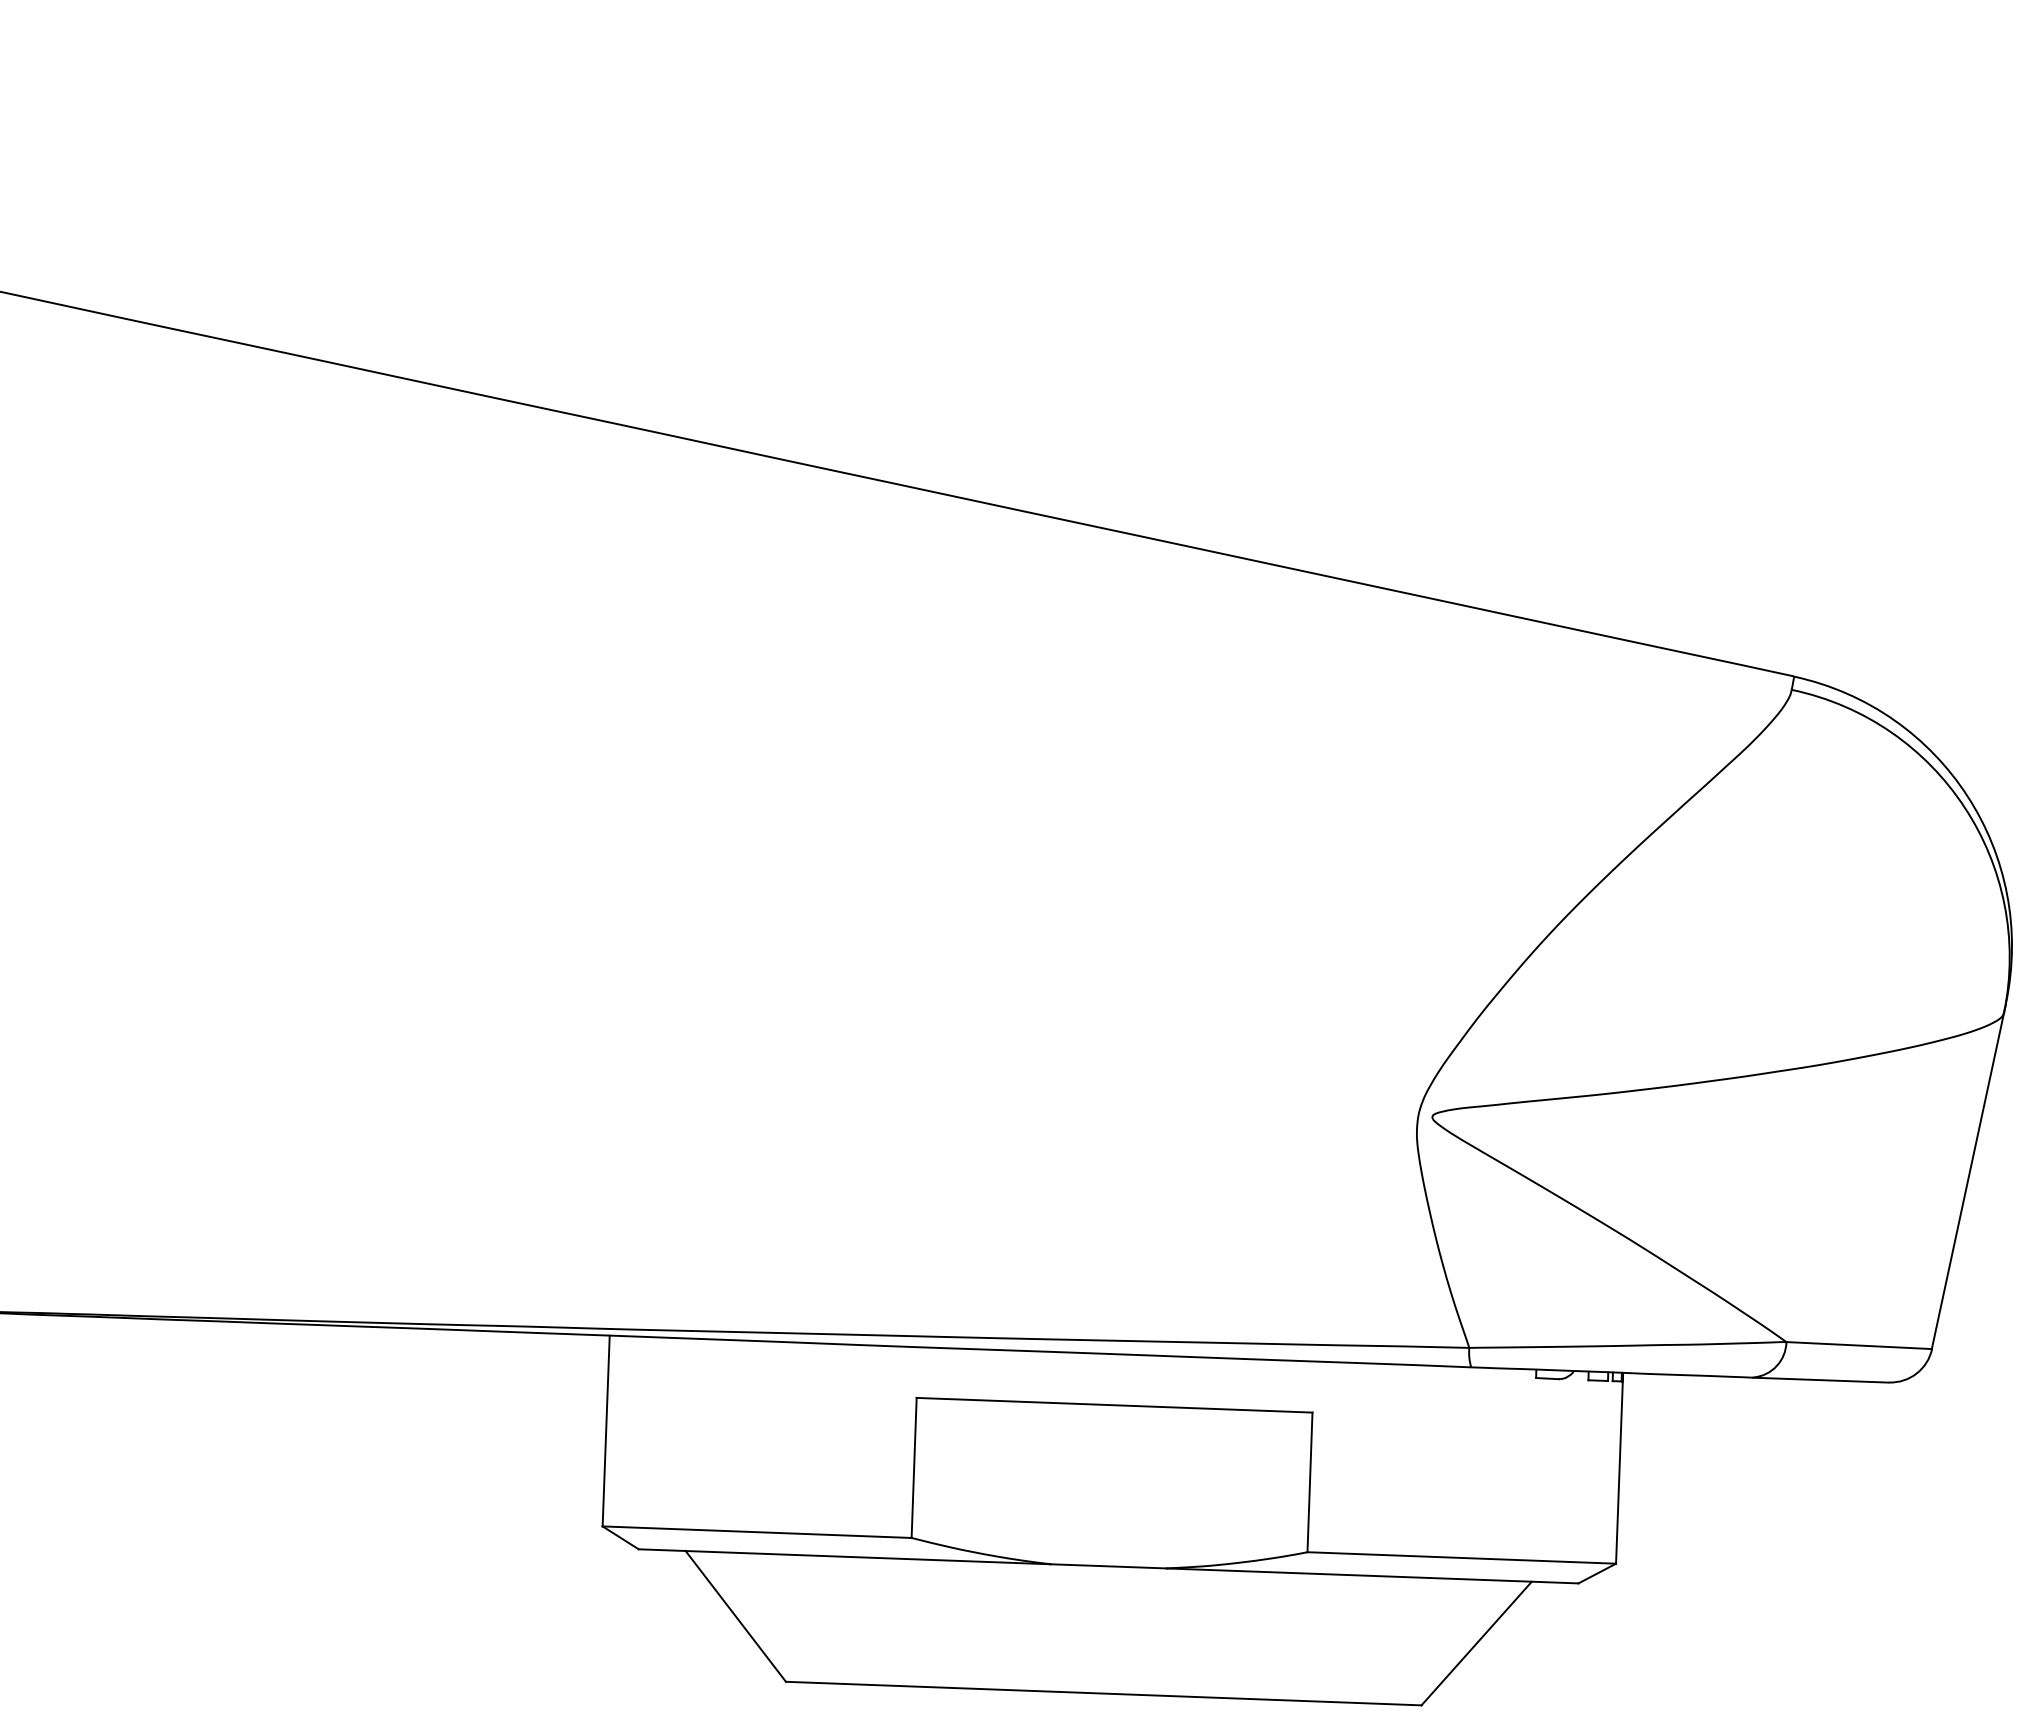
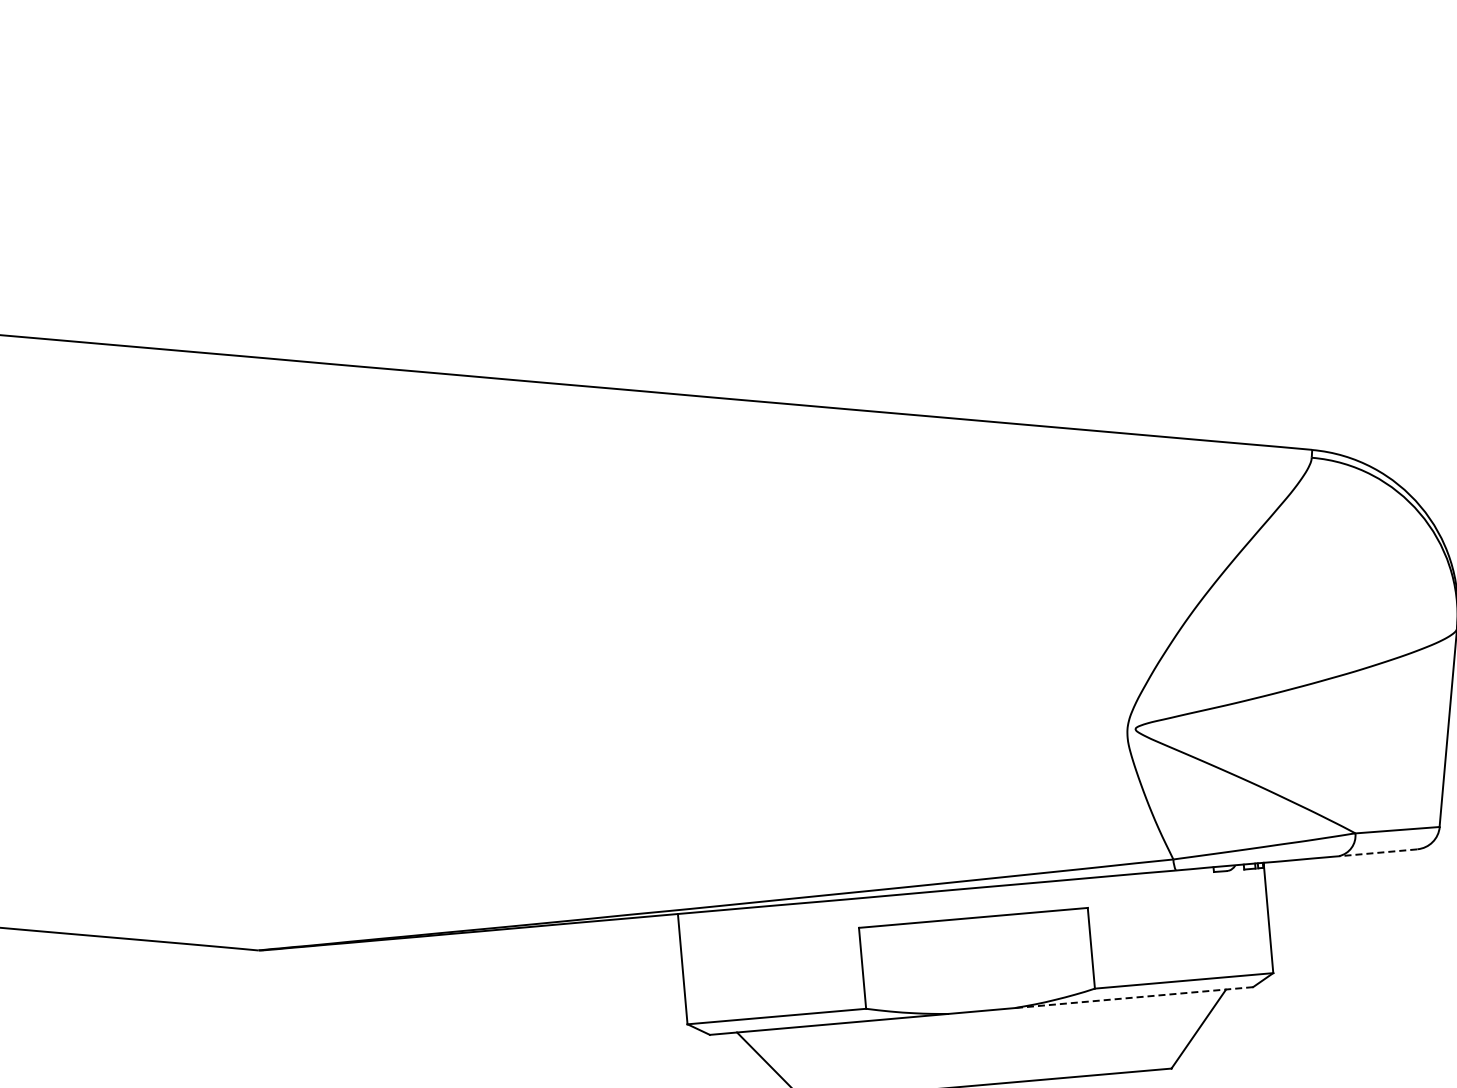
line: (1820, 1379) -> (1377, 852), solid -> dashed
line: (1373, 1575) -> (1134, 997), solid -> dashed

